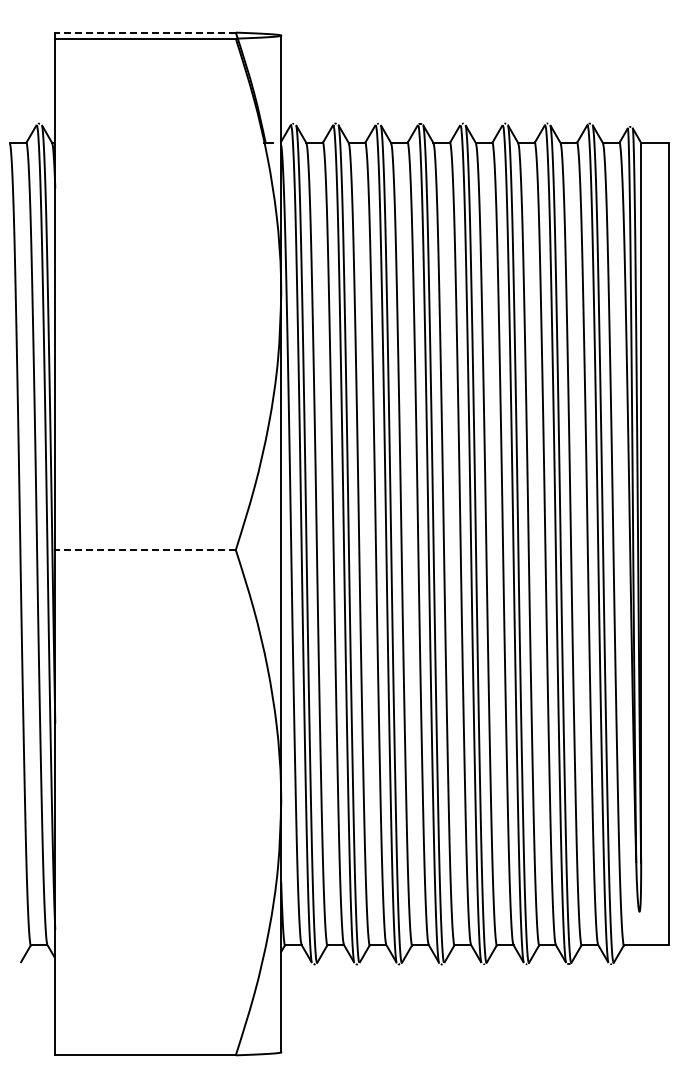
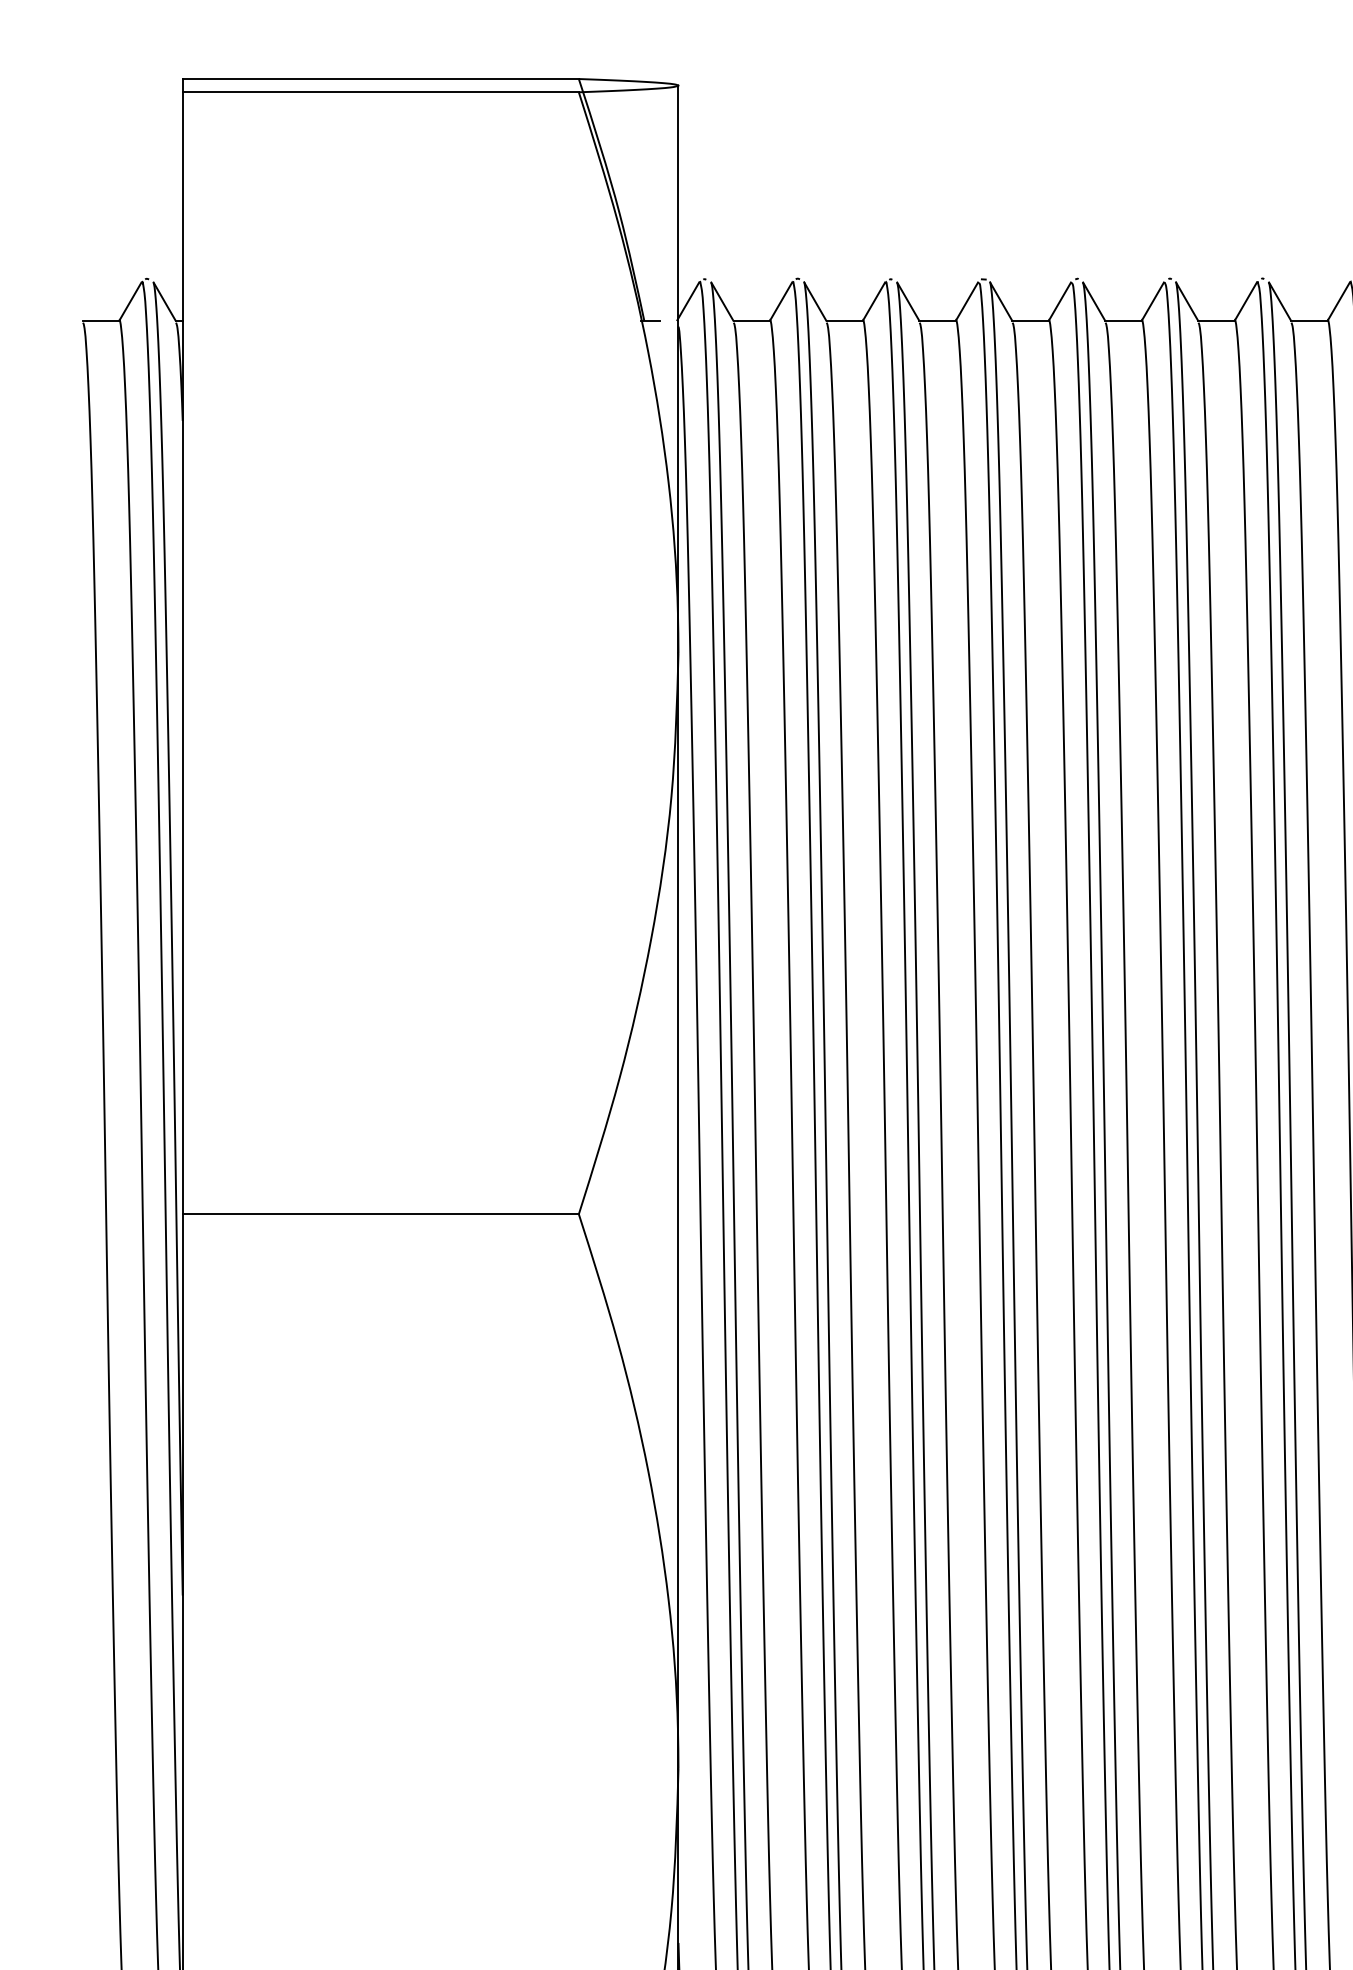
line: (145, 32) -> (380, 78), dashed -> solid
line: (145, 550) -> (380, 1215), dashed -> solid

